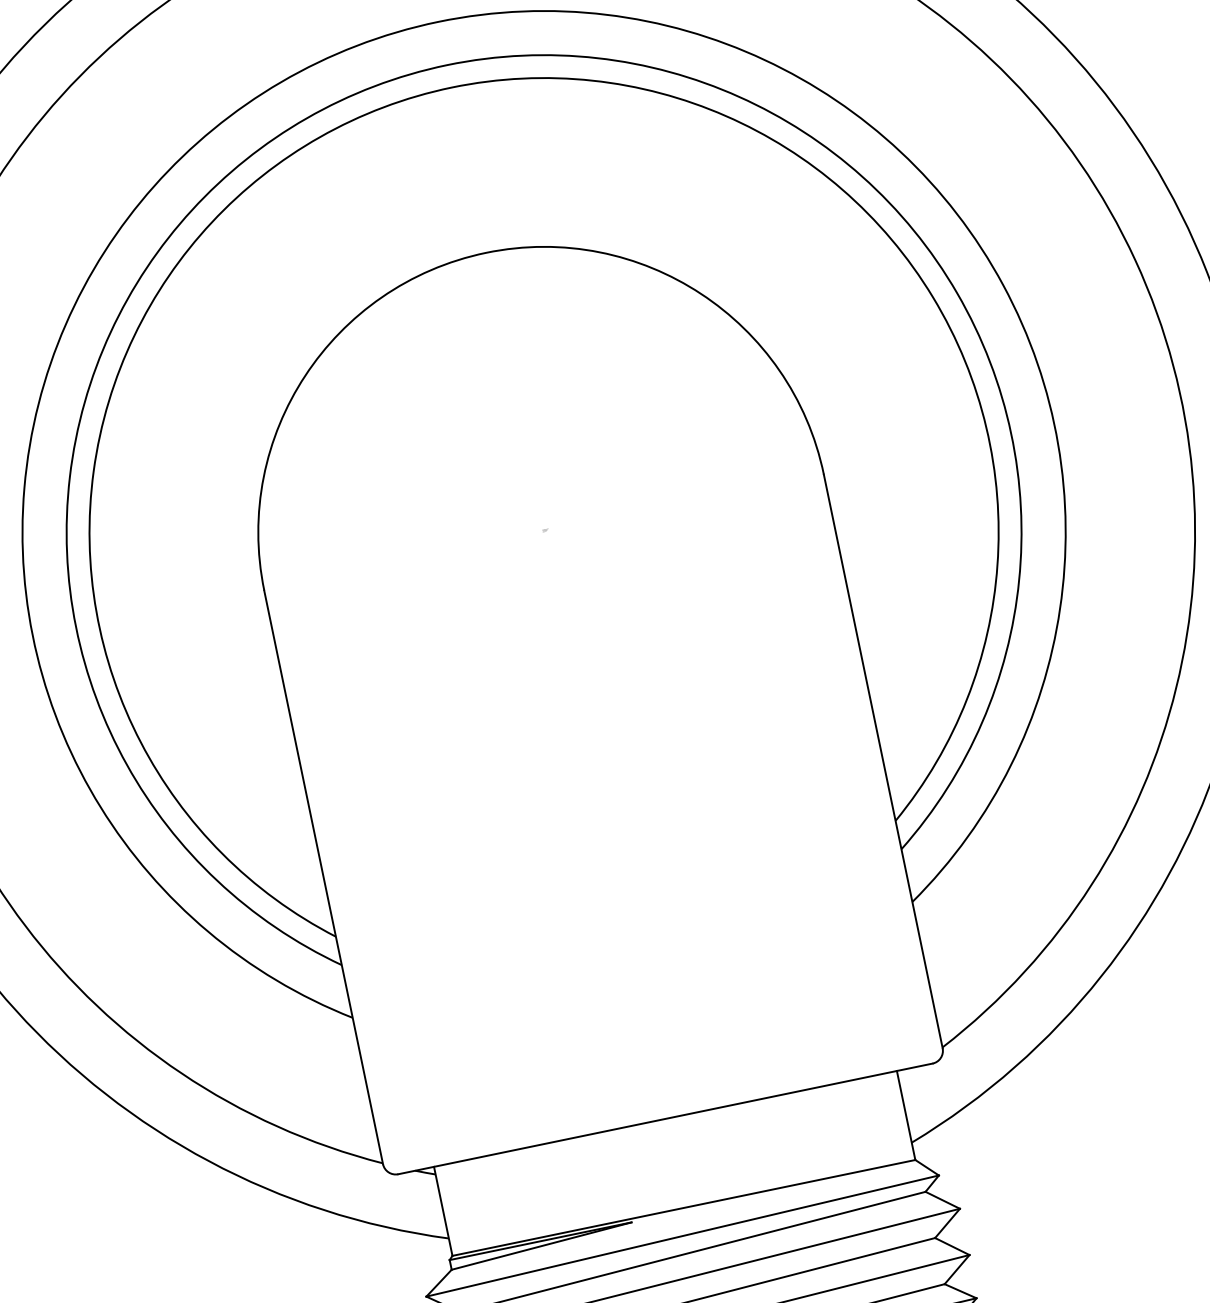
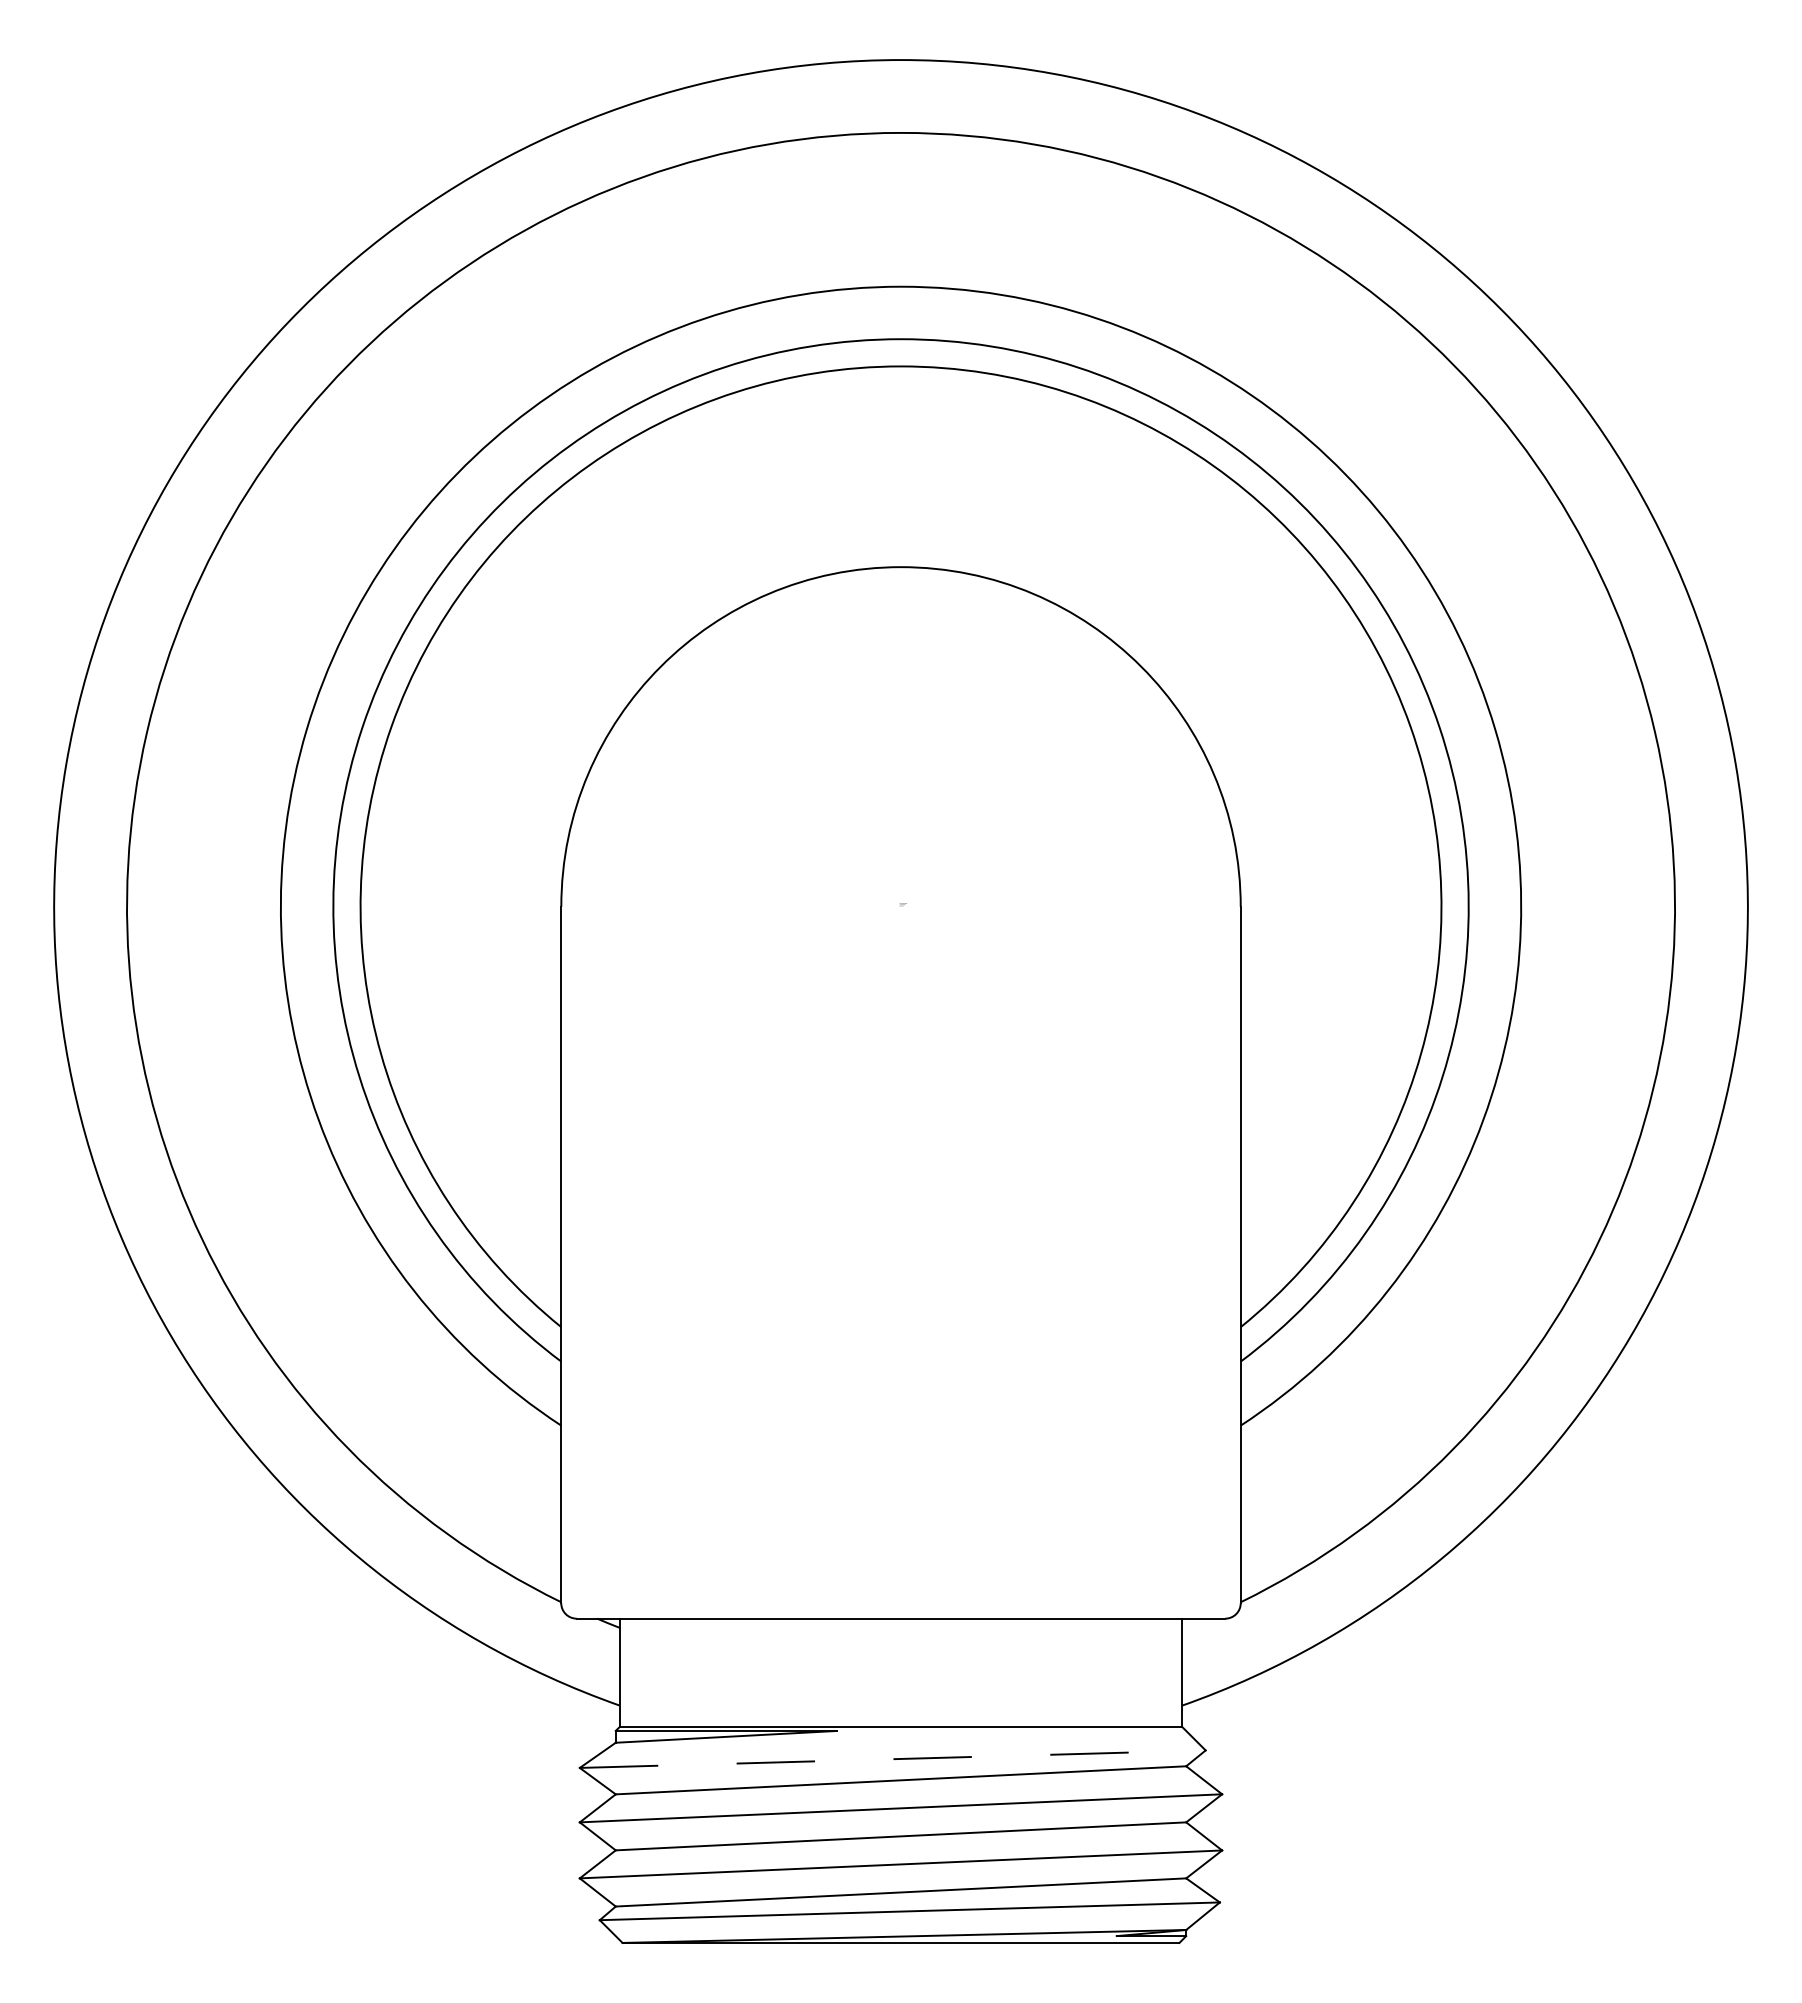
line: (683, 1236) -> (893, 1759), solid -> dashed

